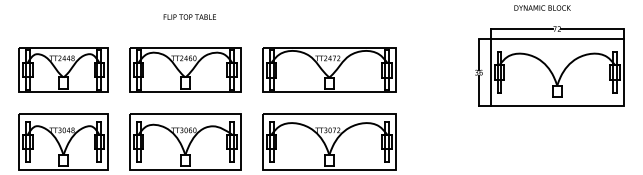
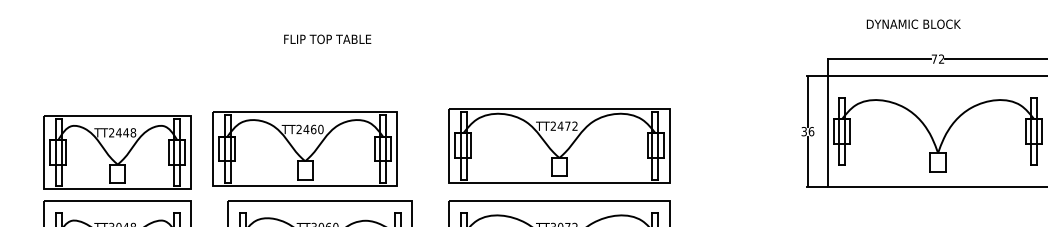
part: (63, 69) -> (117, 151), moved
part: (185, 69) -> (305, 147), moved
part: (329, 69) -> (559, 144), moved

